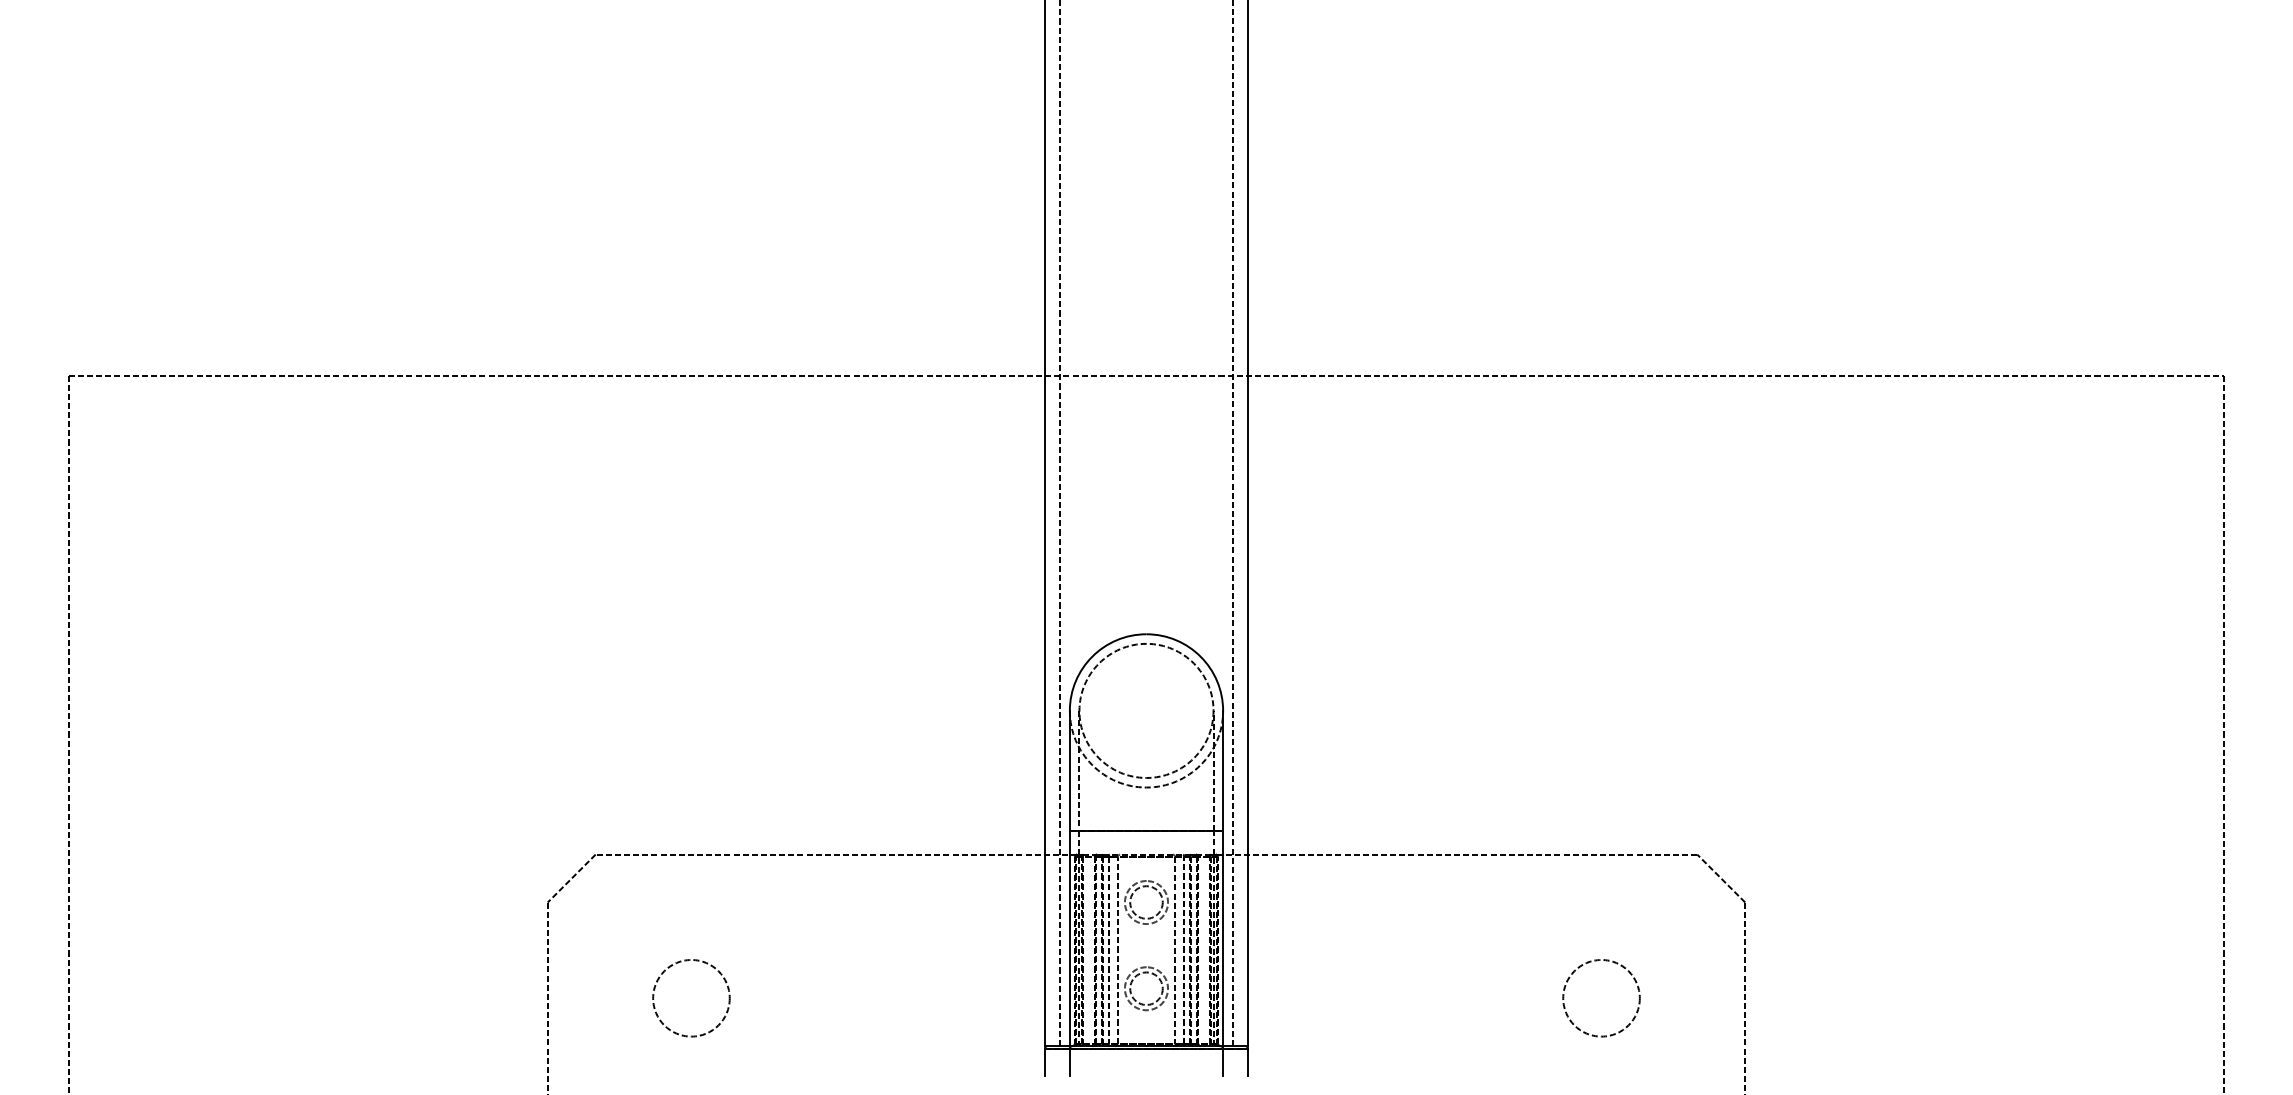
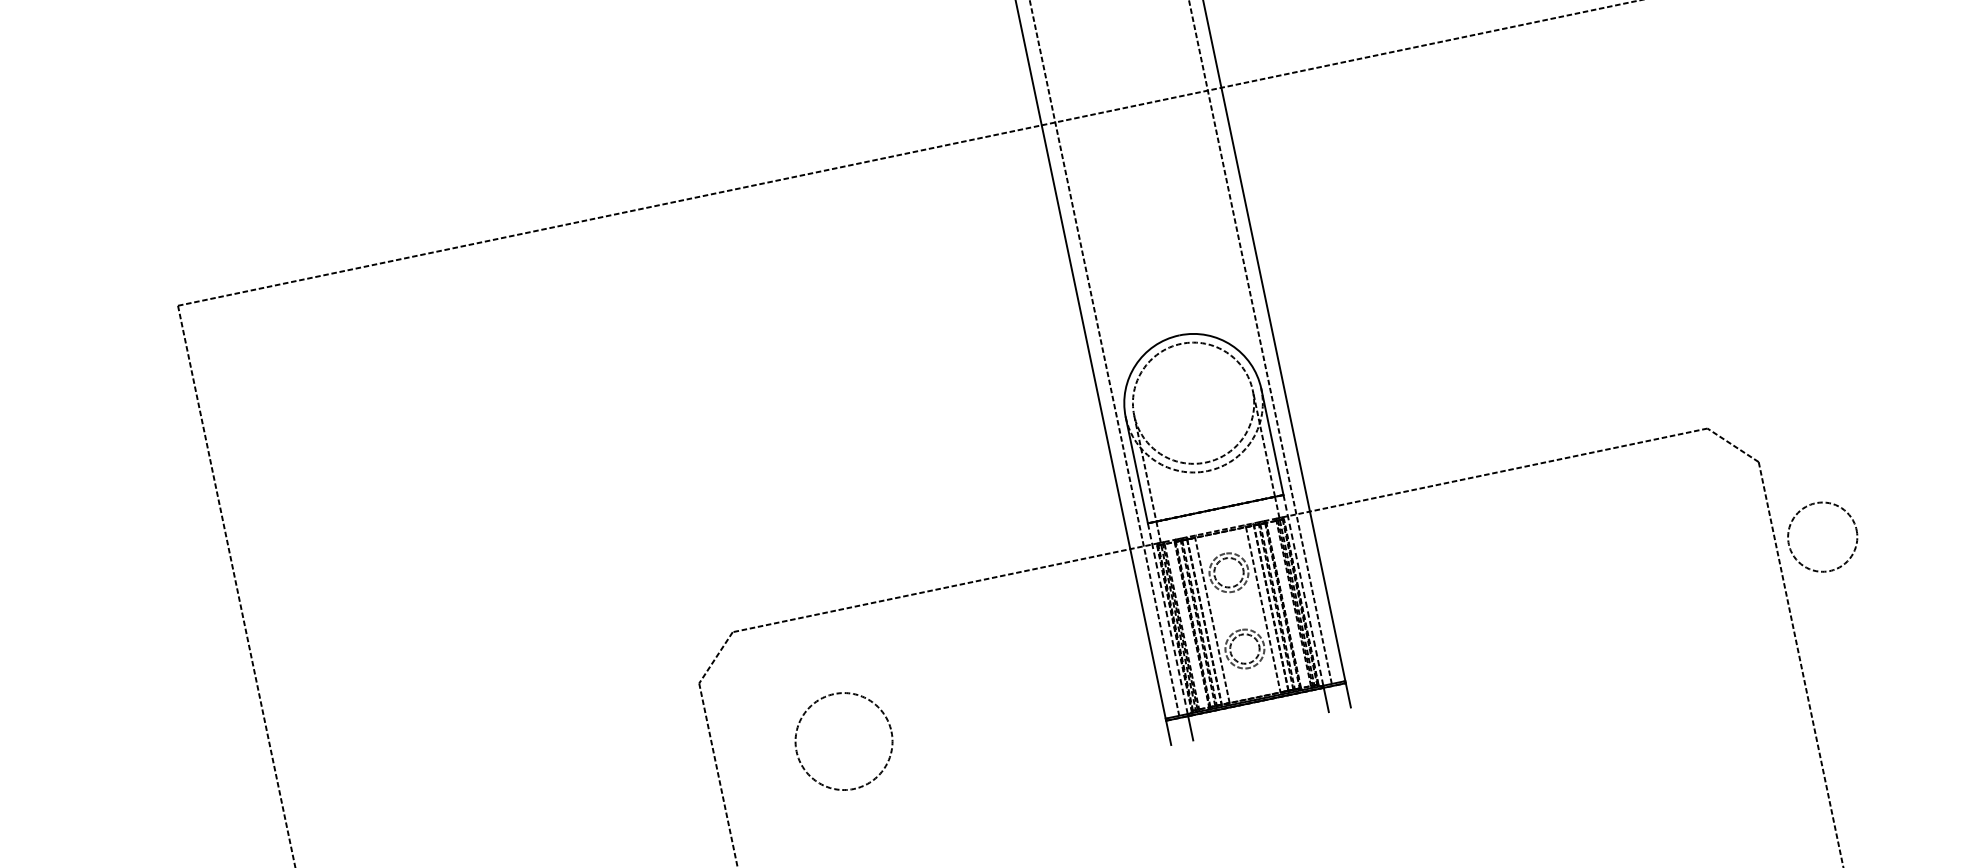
line: (1069, 938) -> (1167, 618), solid -> dashed
line: (1223, 938) -> (1303, 590), solid -> dashed
circle: (691, 998) -> (844, 741), size x1.4
circle: (1601, 998) -> (1822, 537), moved

